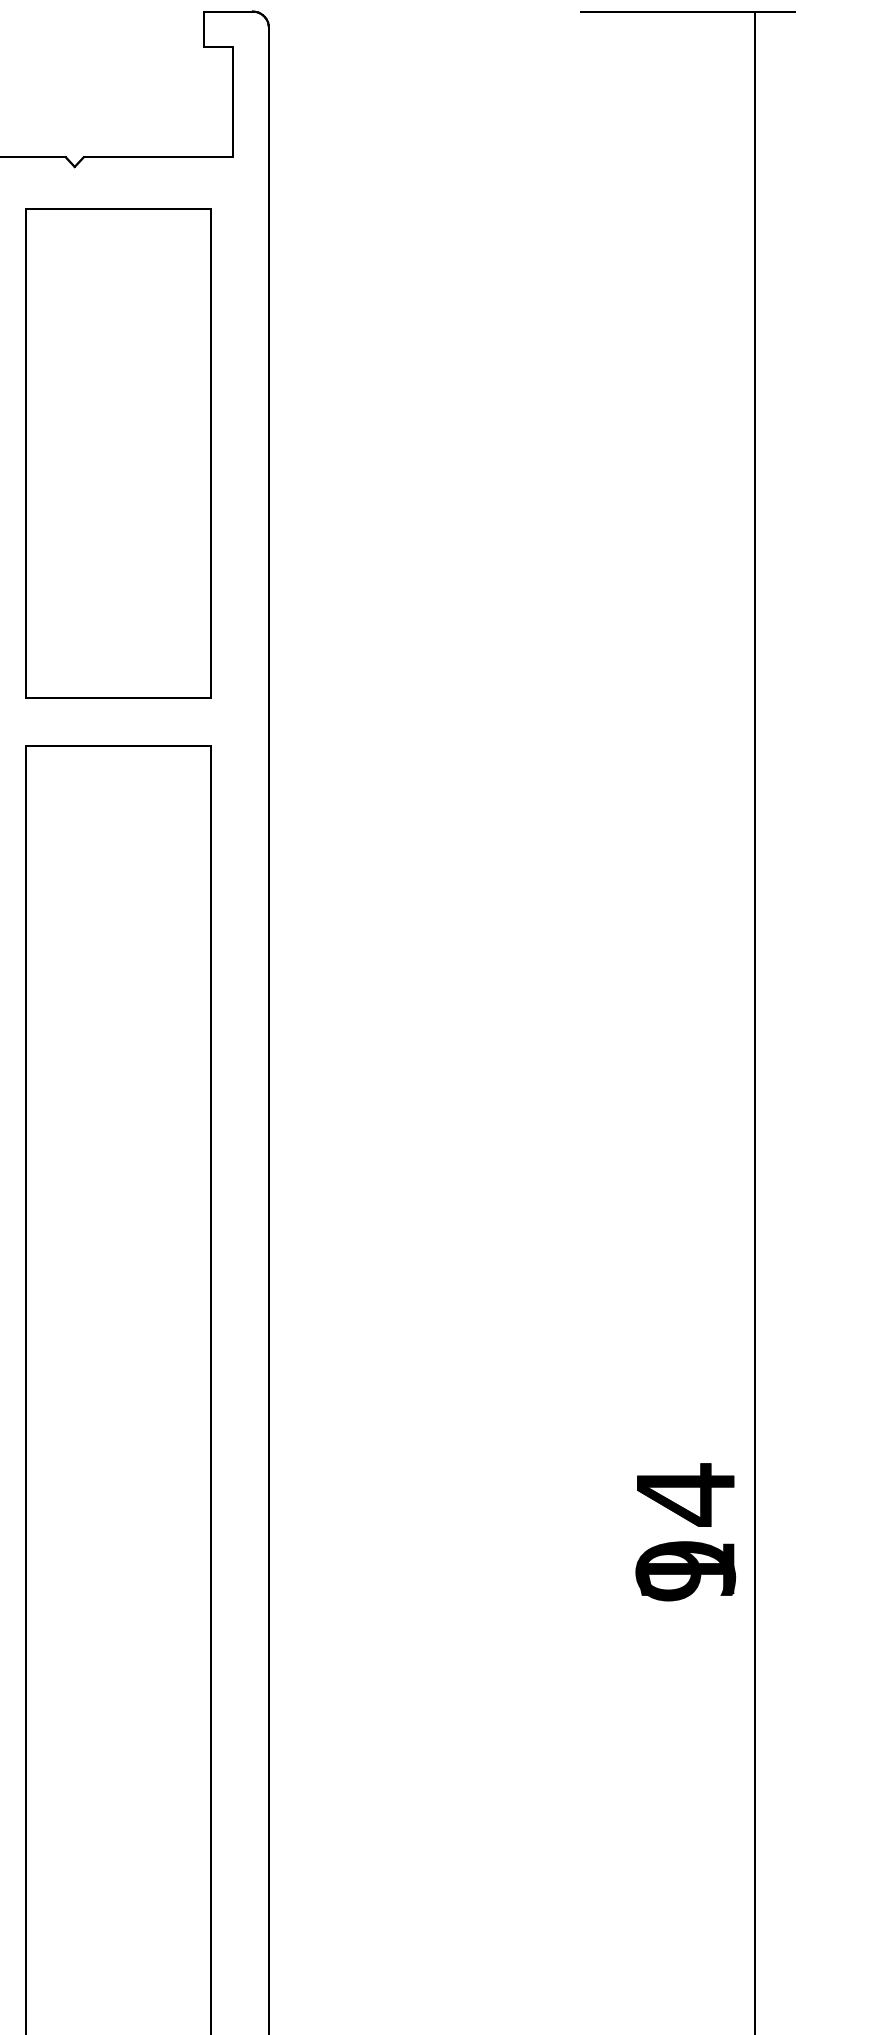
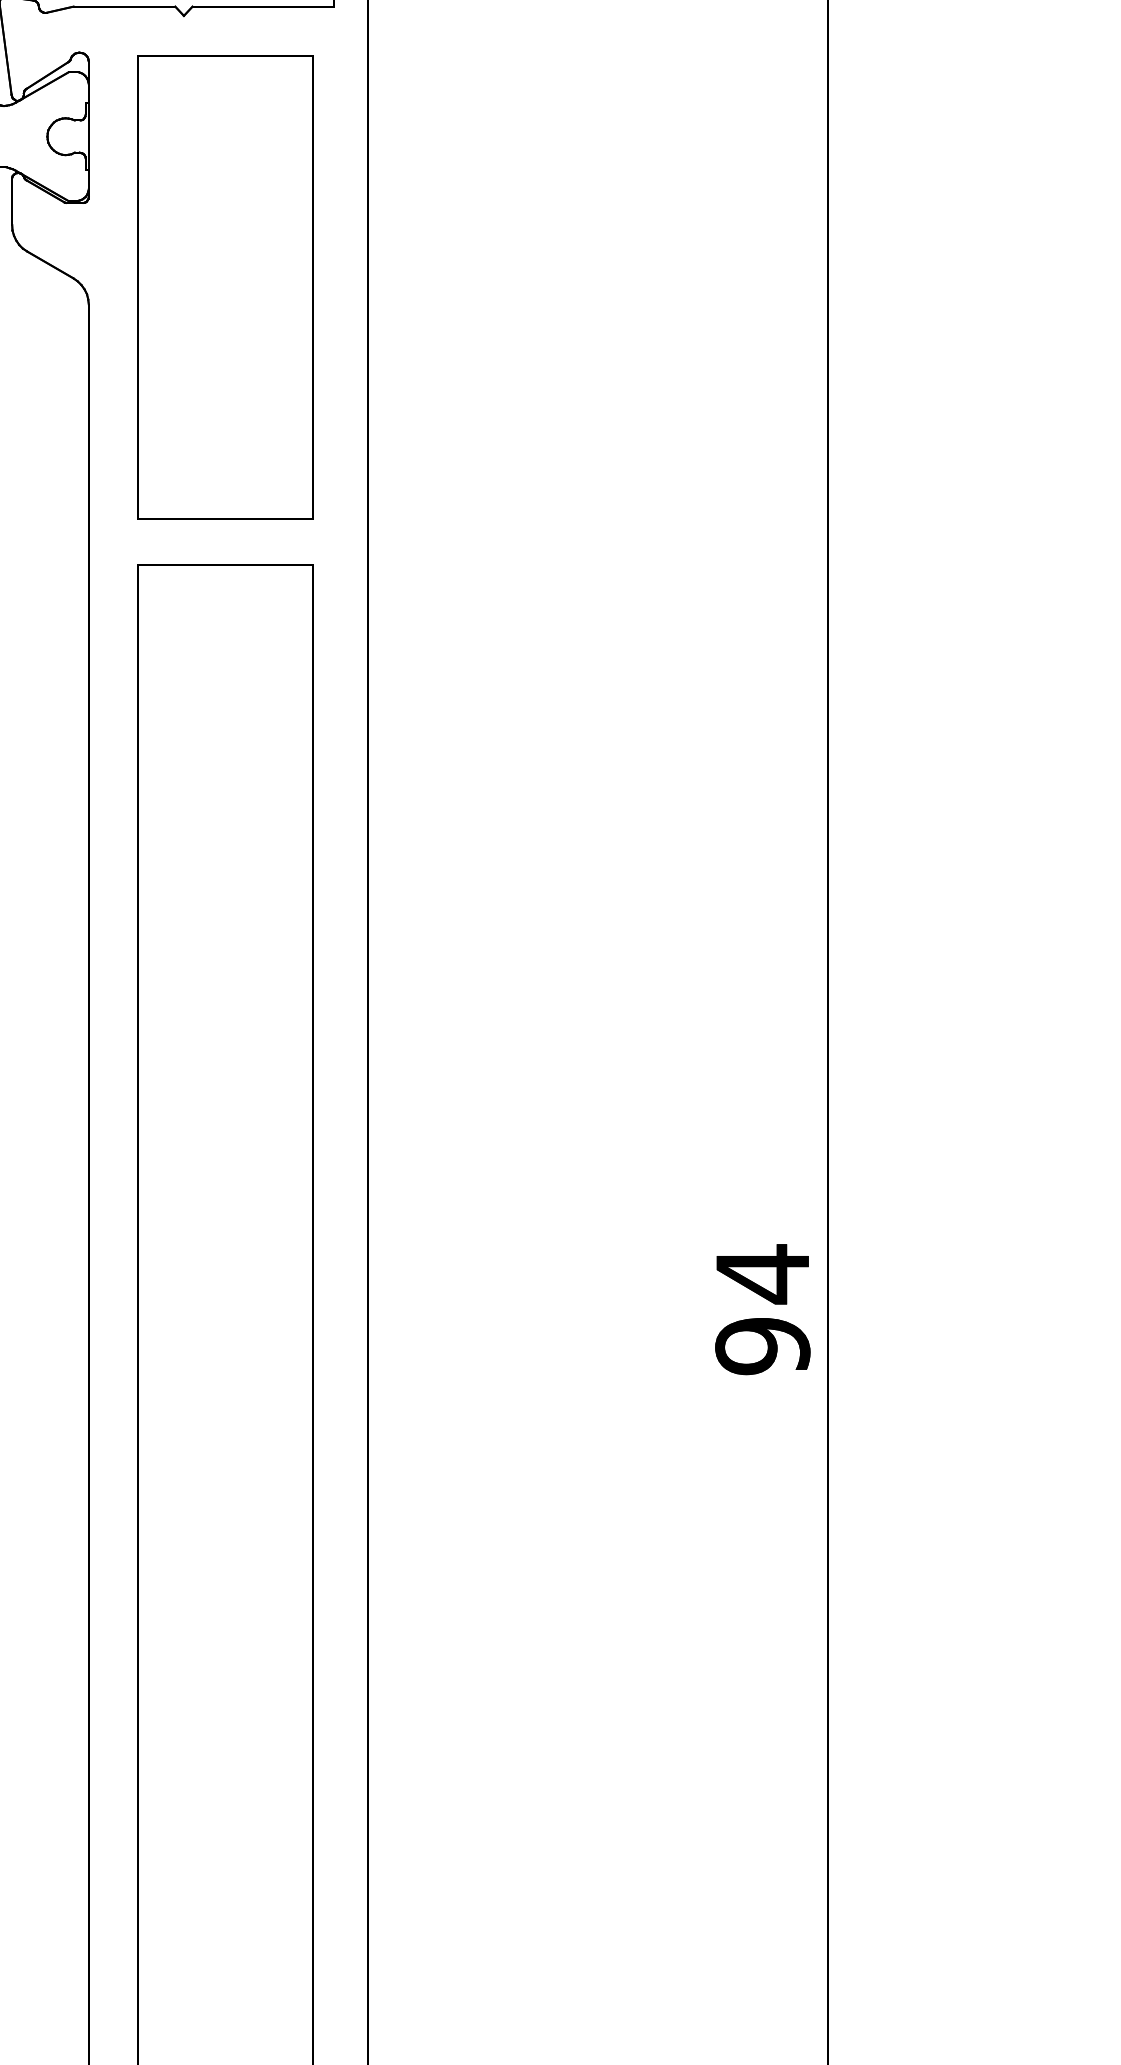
text: (685, 1571) -> (762, 1346), 14 -> 94

